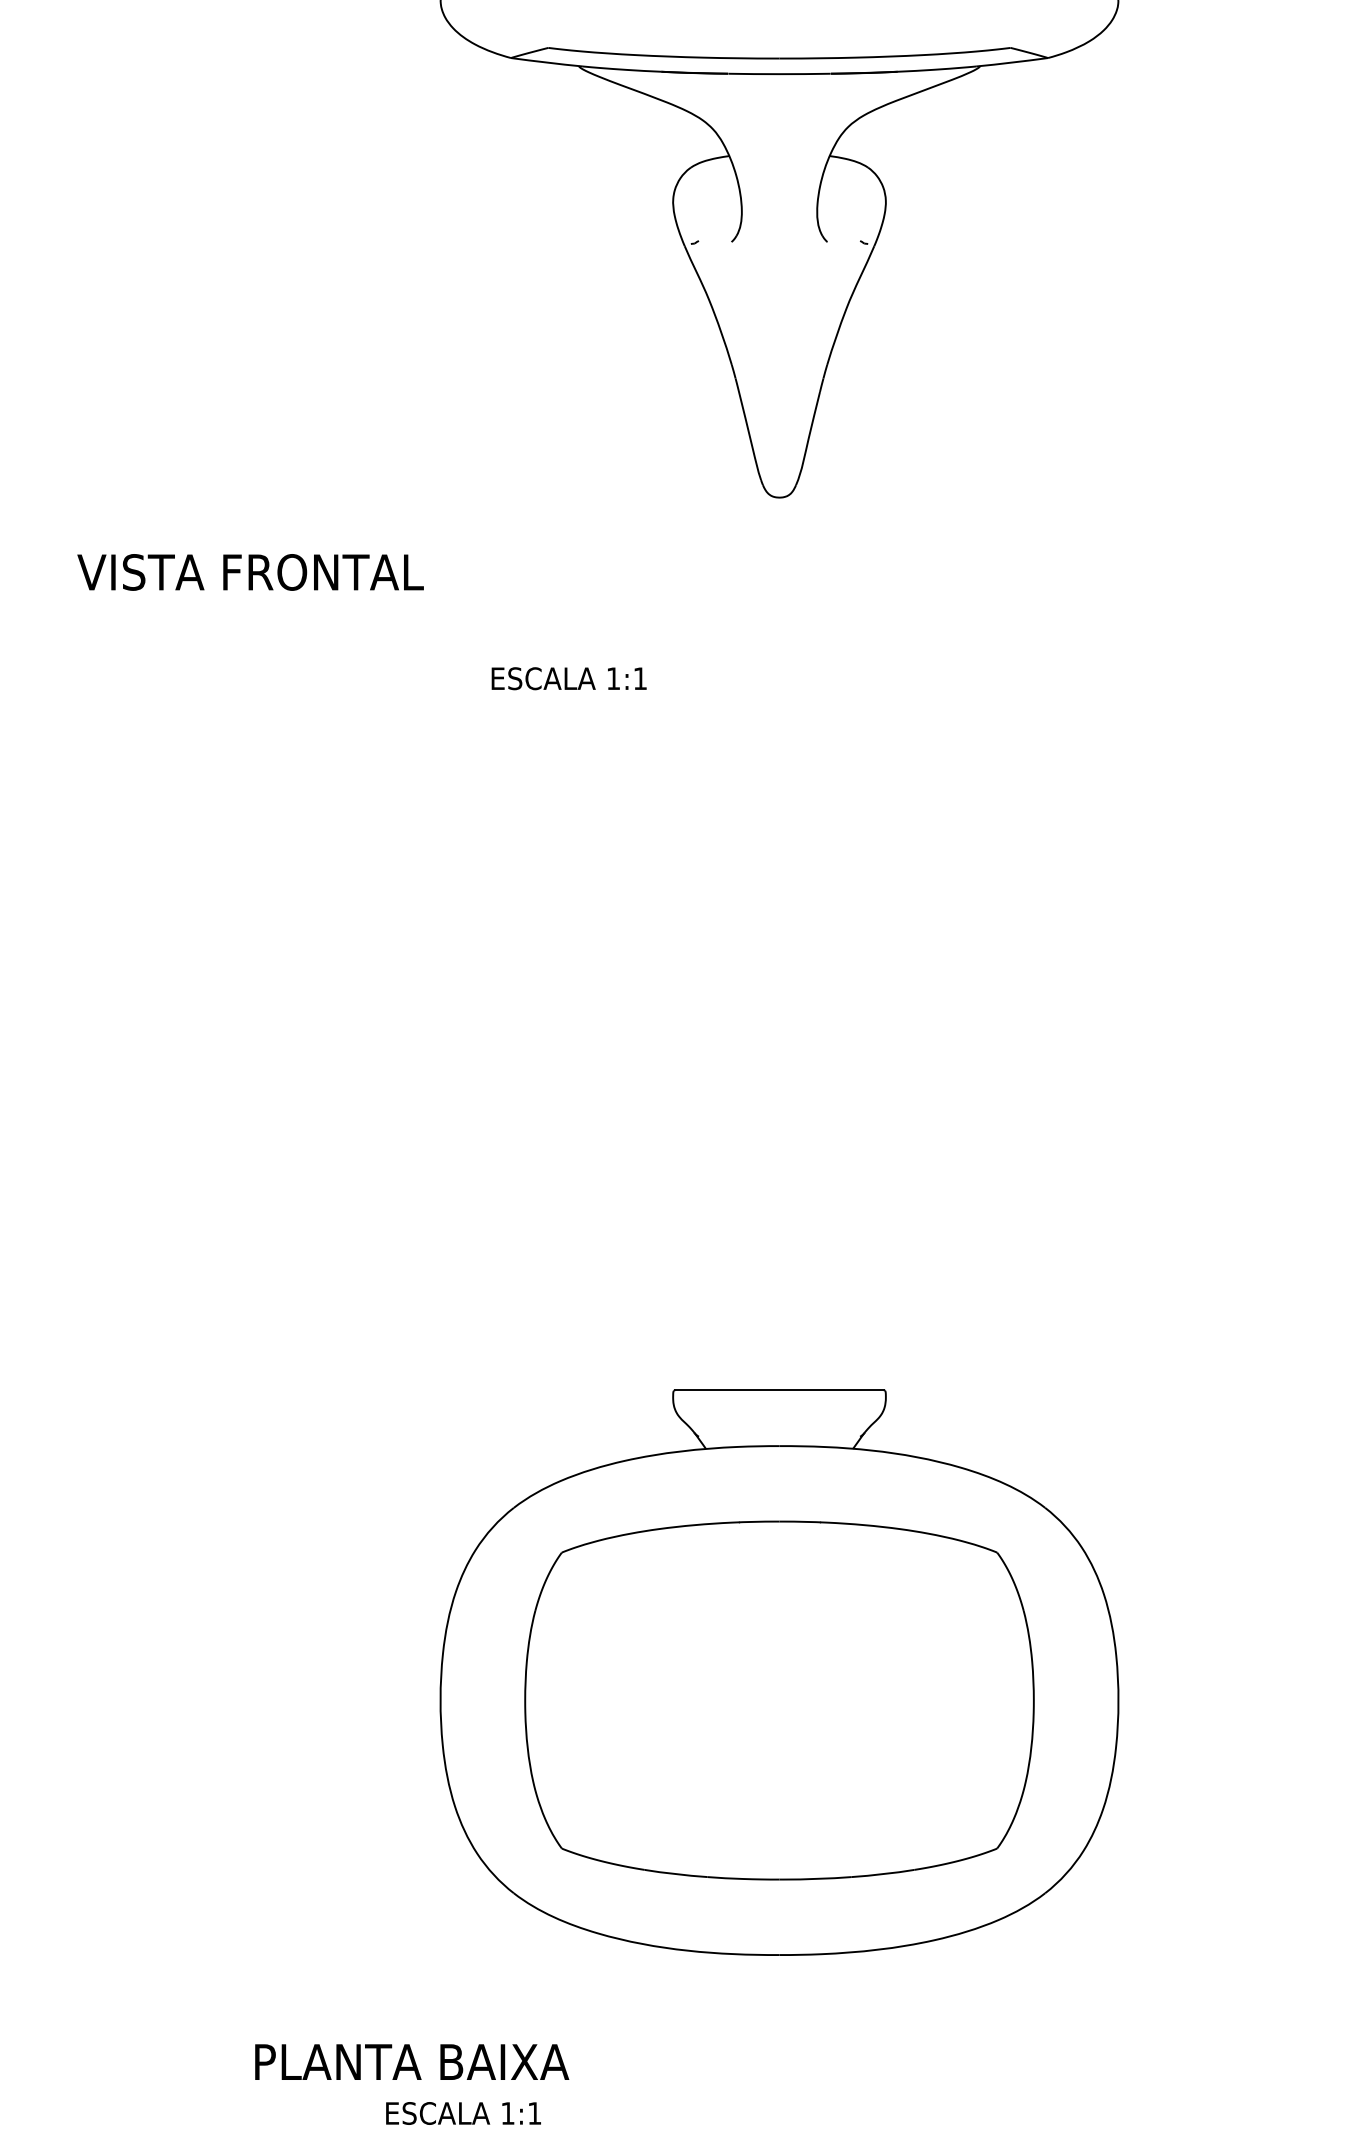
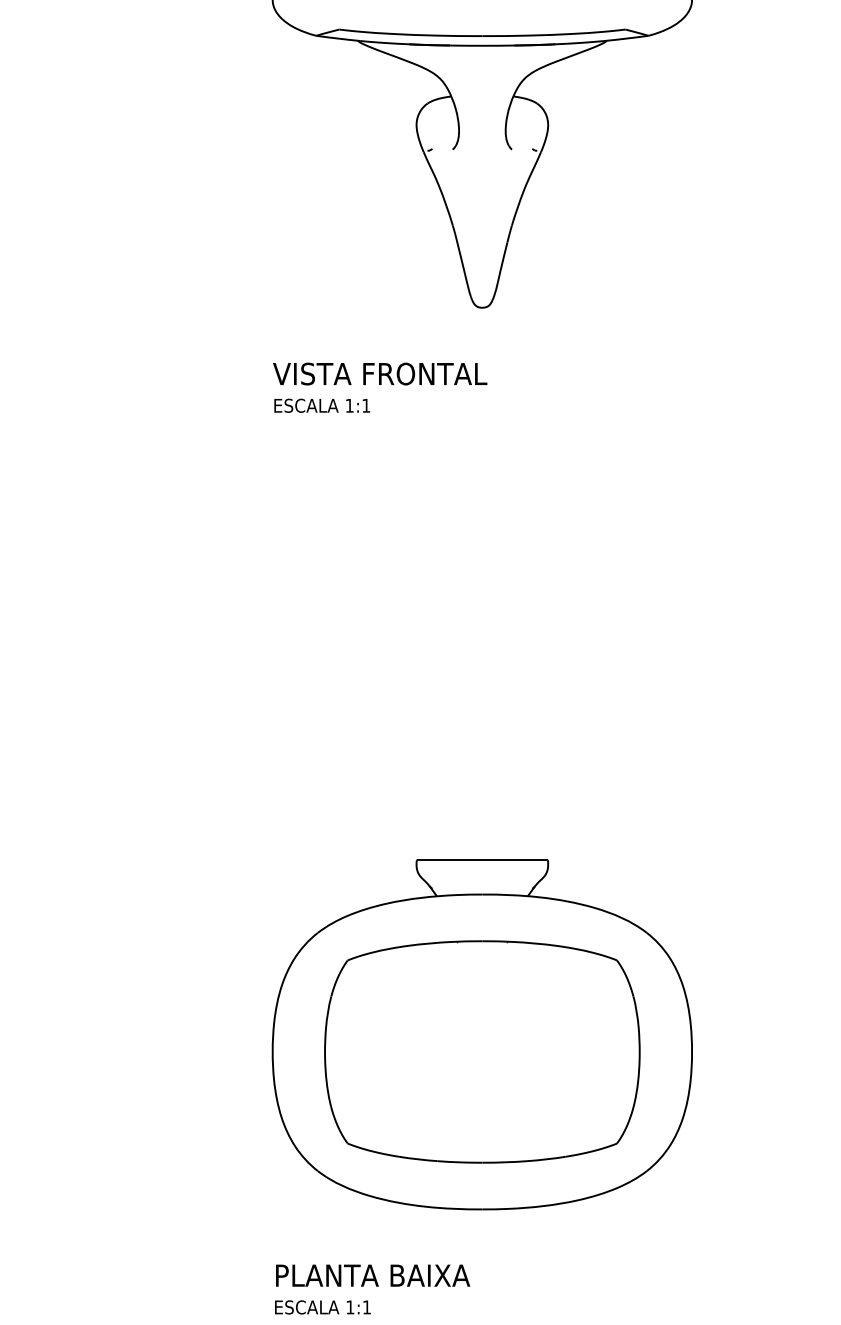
text: (251, 571) -> (380, 373), moved
text: (569, 678) -> (322, 405), moved
text: (412, 2061) -> (373, 1275), moved
text: (462, 2113) -> (322, 1307), moved

